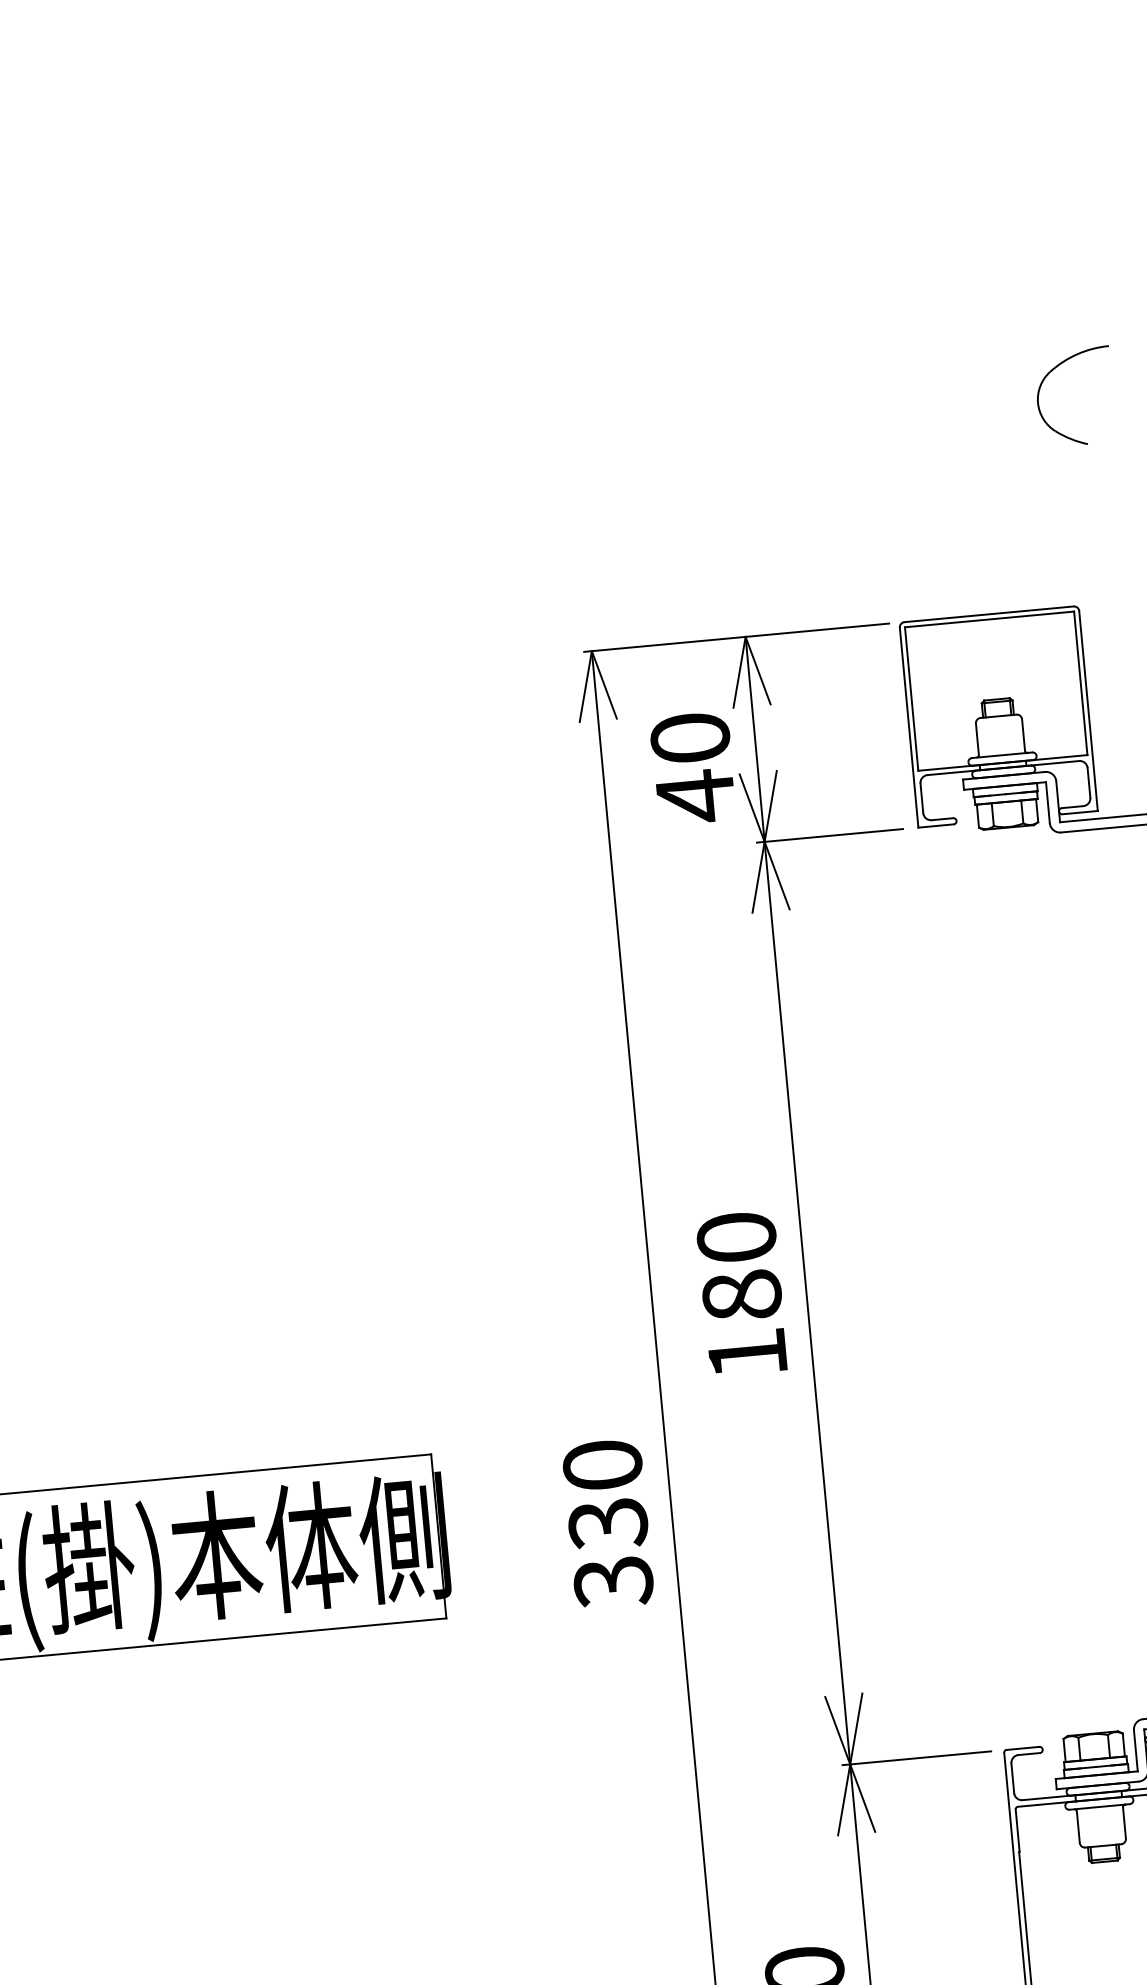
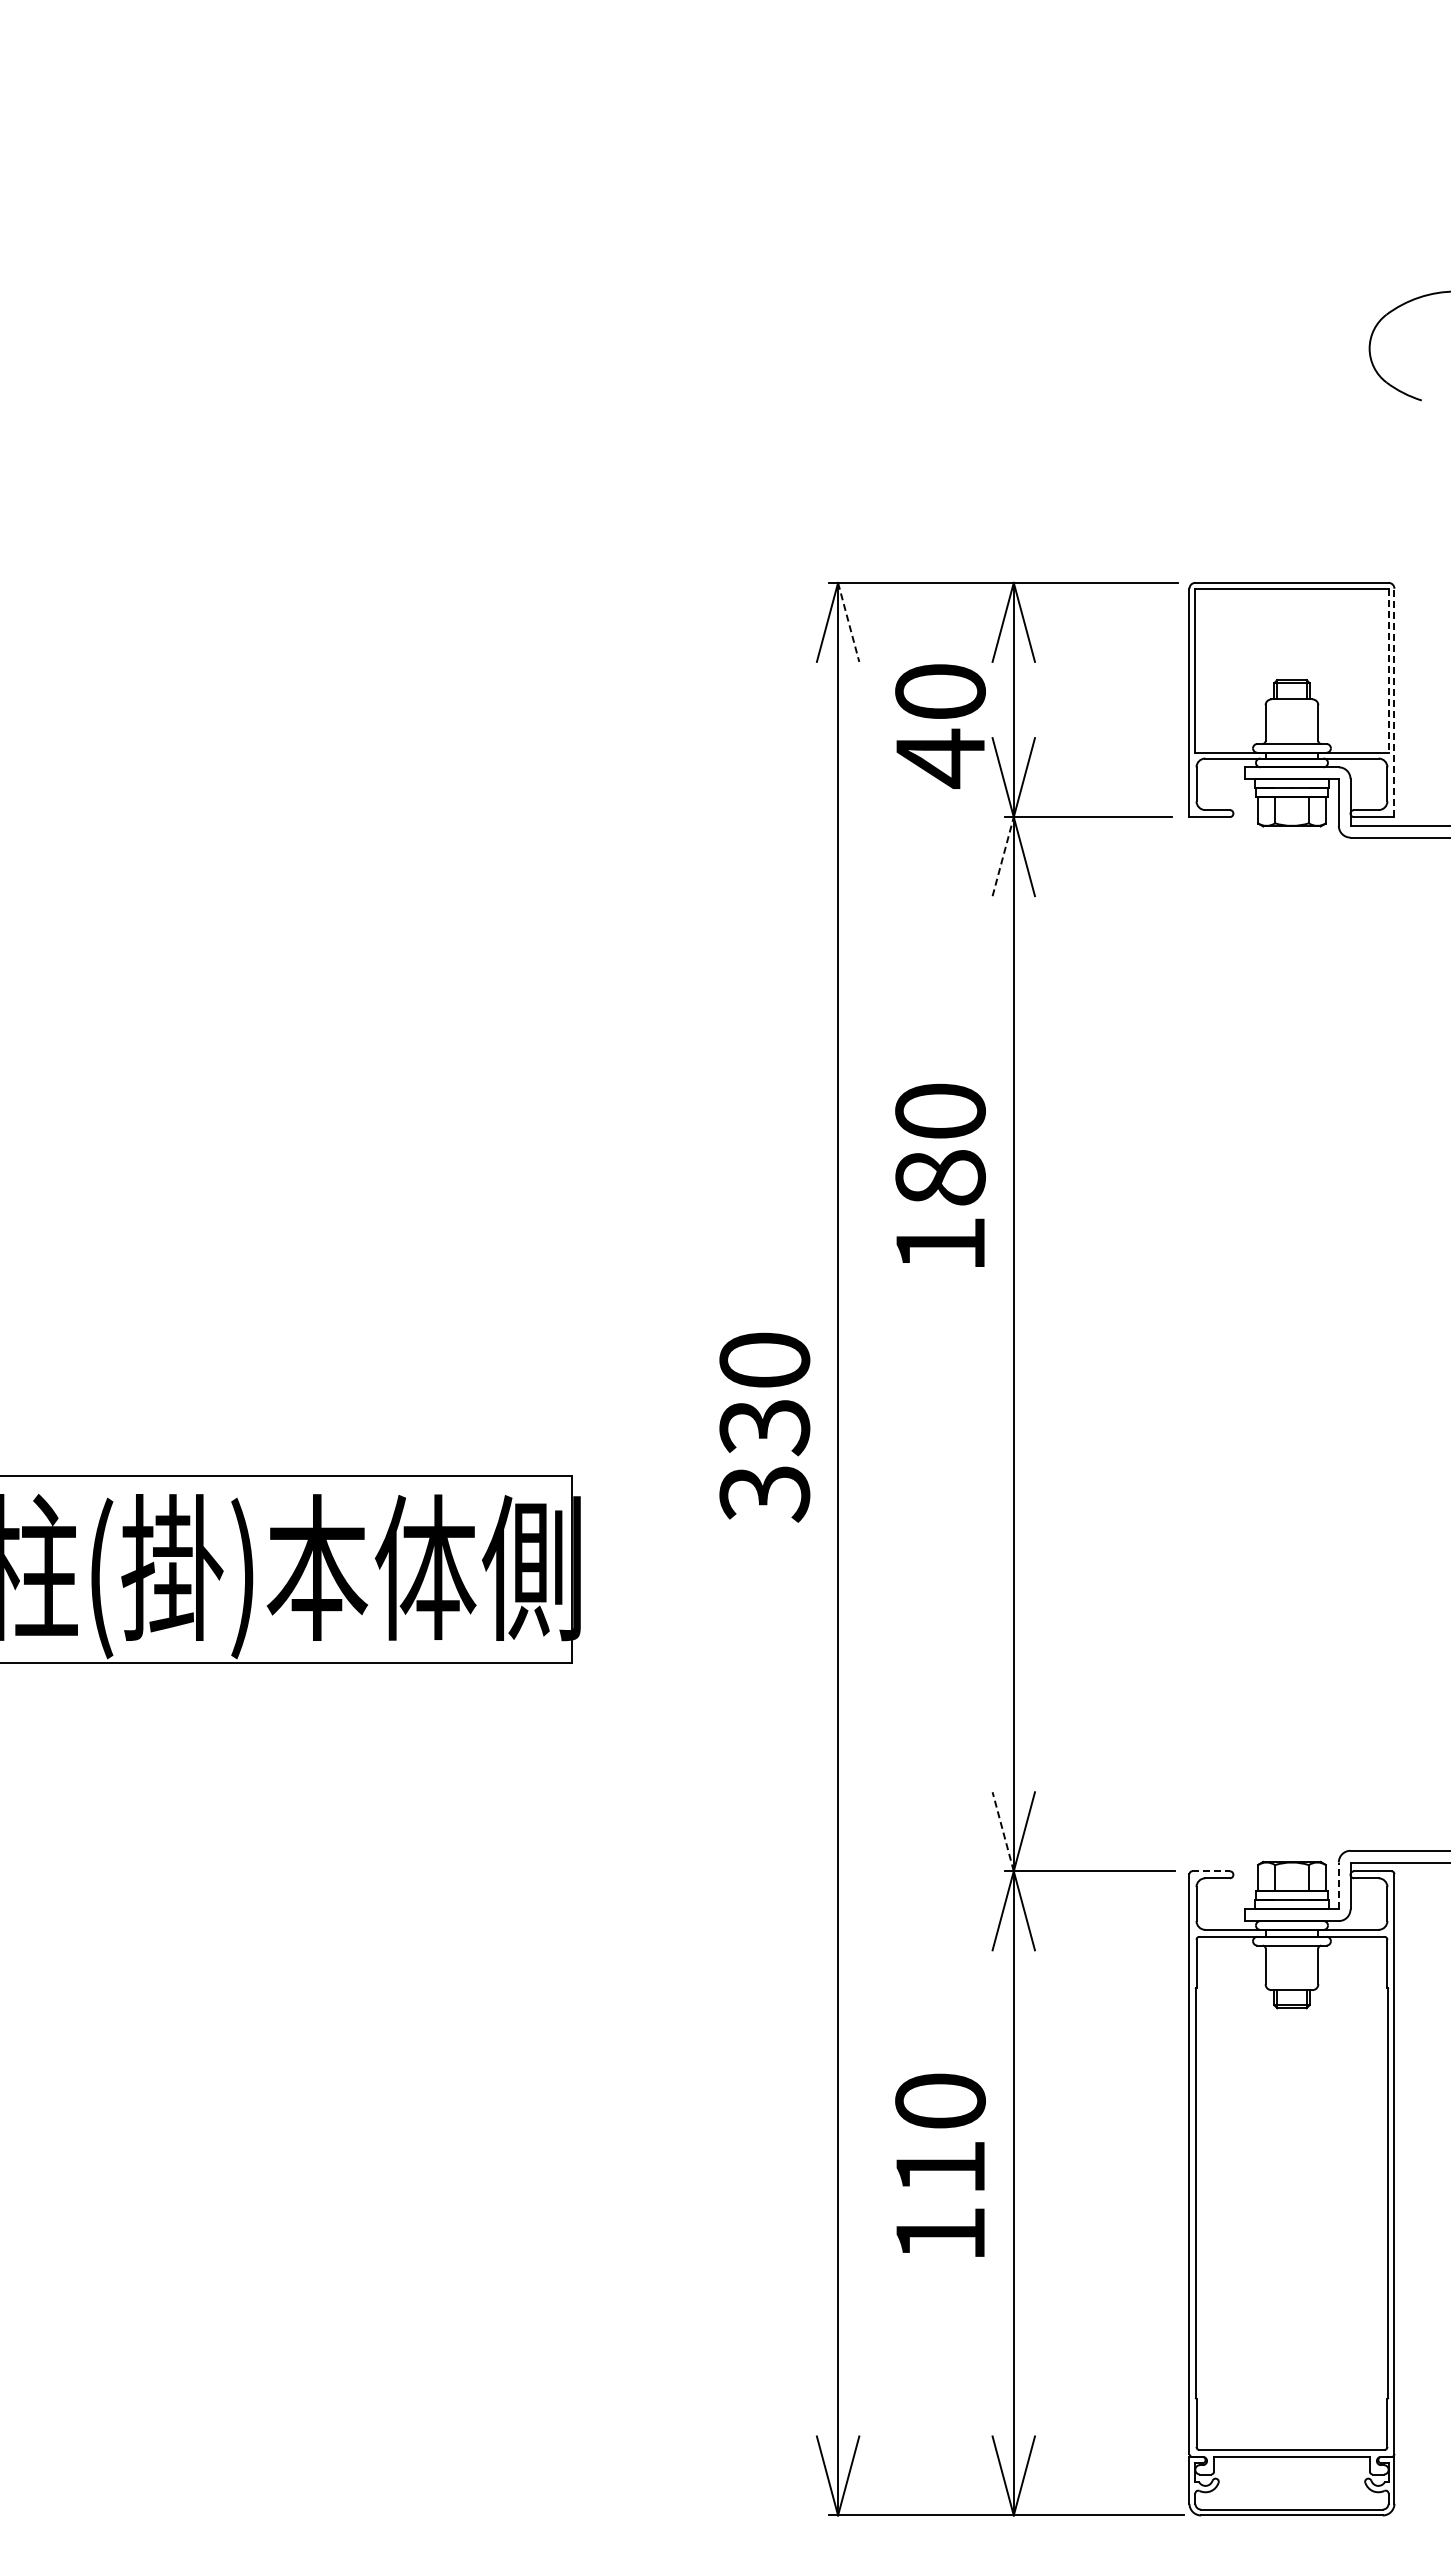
line: (1080, 683) -> (1388, 670), solid -> dashed
line: (604, 685) -> (848, 622), solid -> dashed
line: (1088, 710) -> (1394, 702), solid -> dashed
line: (758, 877) -> (1003, 856), solid -> dashed
text: (741, 1292) -> (940, 1174), moved
text: (607, 1524) -> (764, 1427), moved
line: (837, 1730) -> (1003, 1831), solid -> dashed
line: (1023, 1748) -> (1211, 1871), solid -> dashed
line: (1135, 1750) -> (1338, 1885), solid -> dashed

